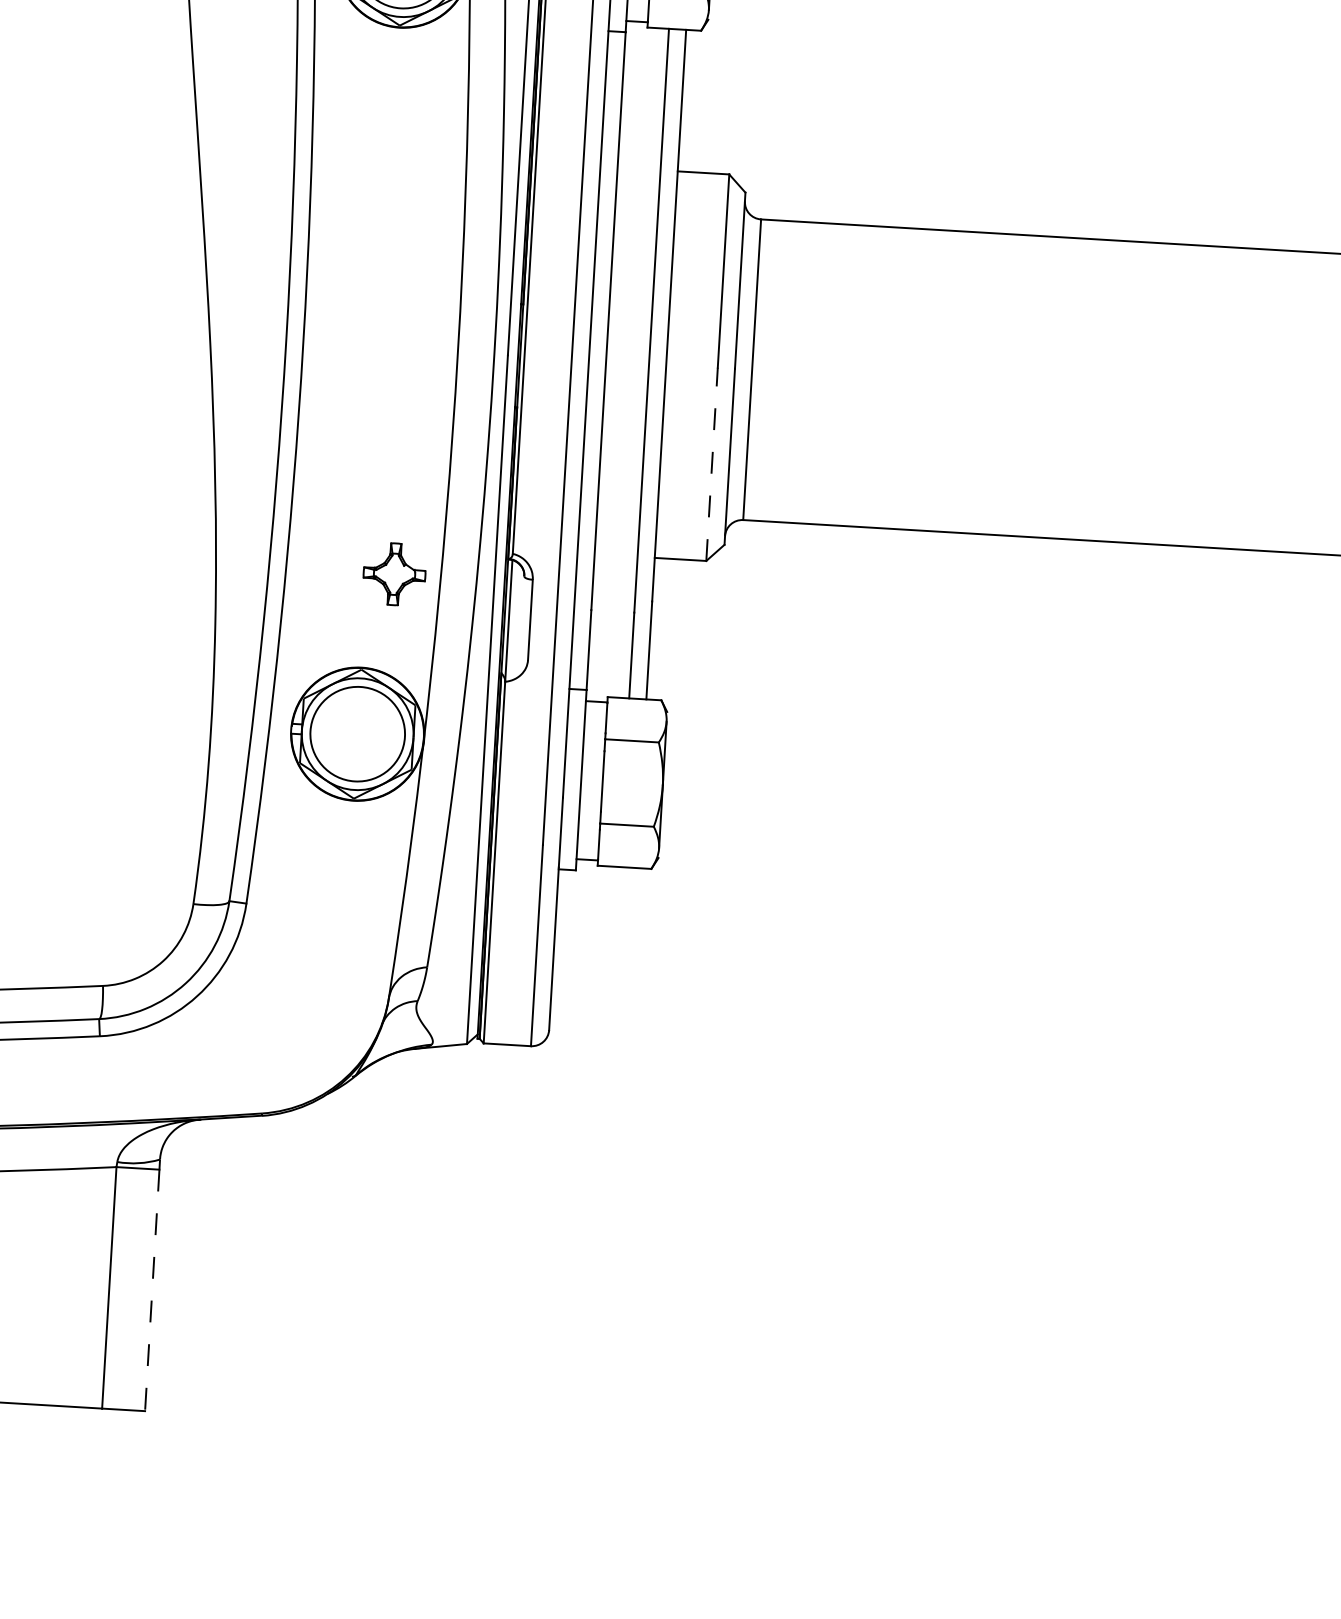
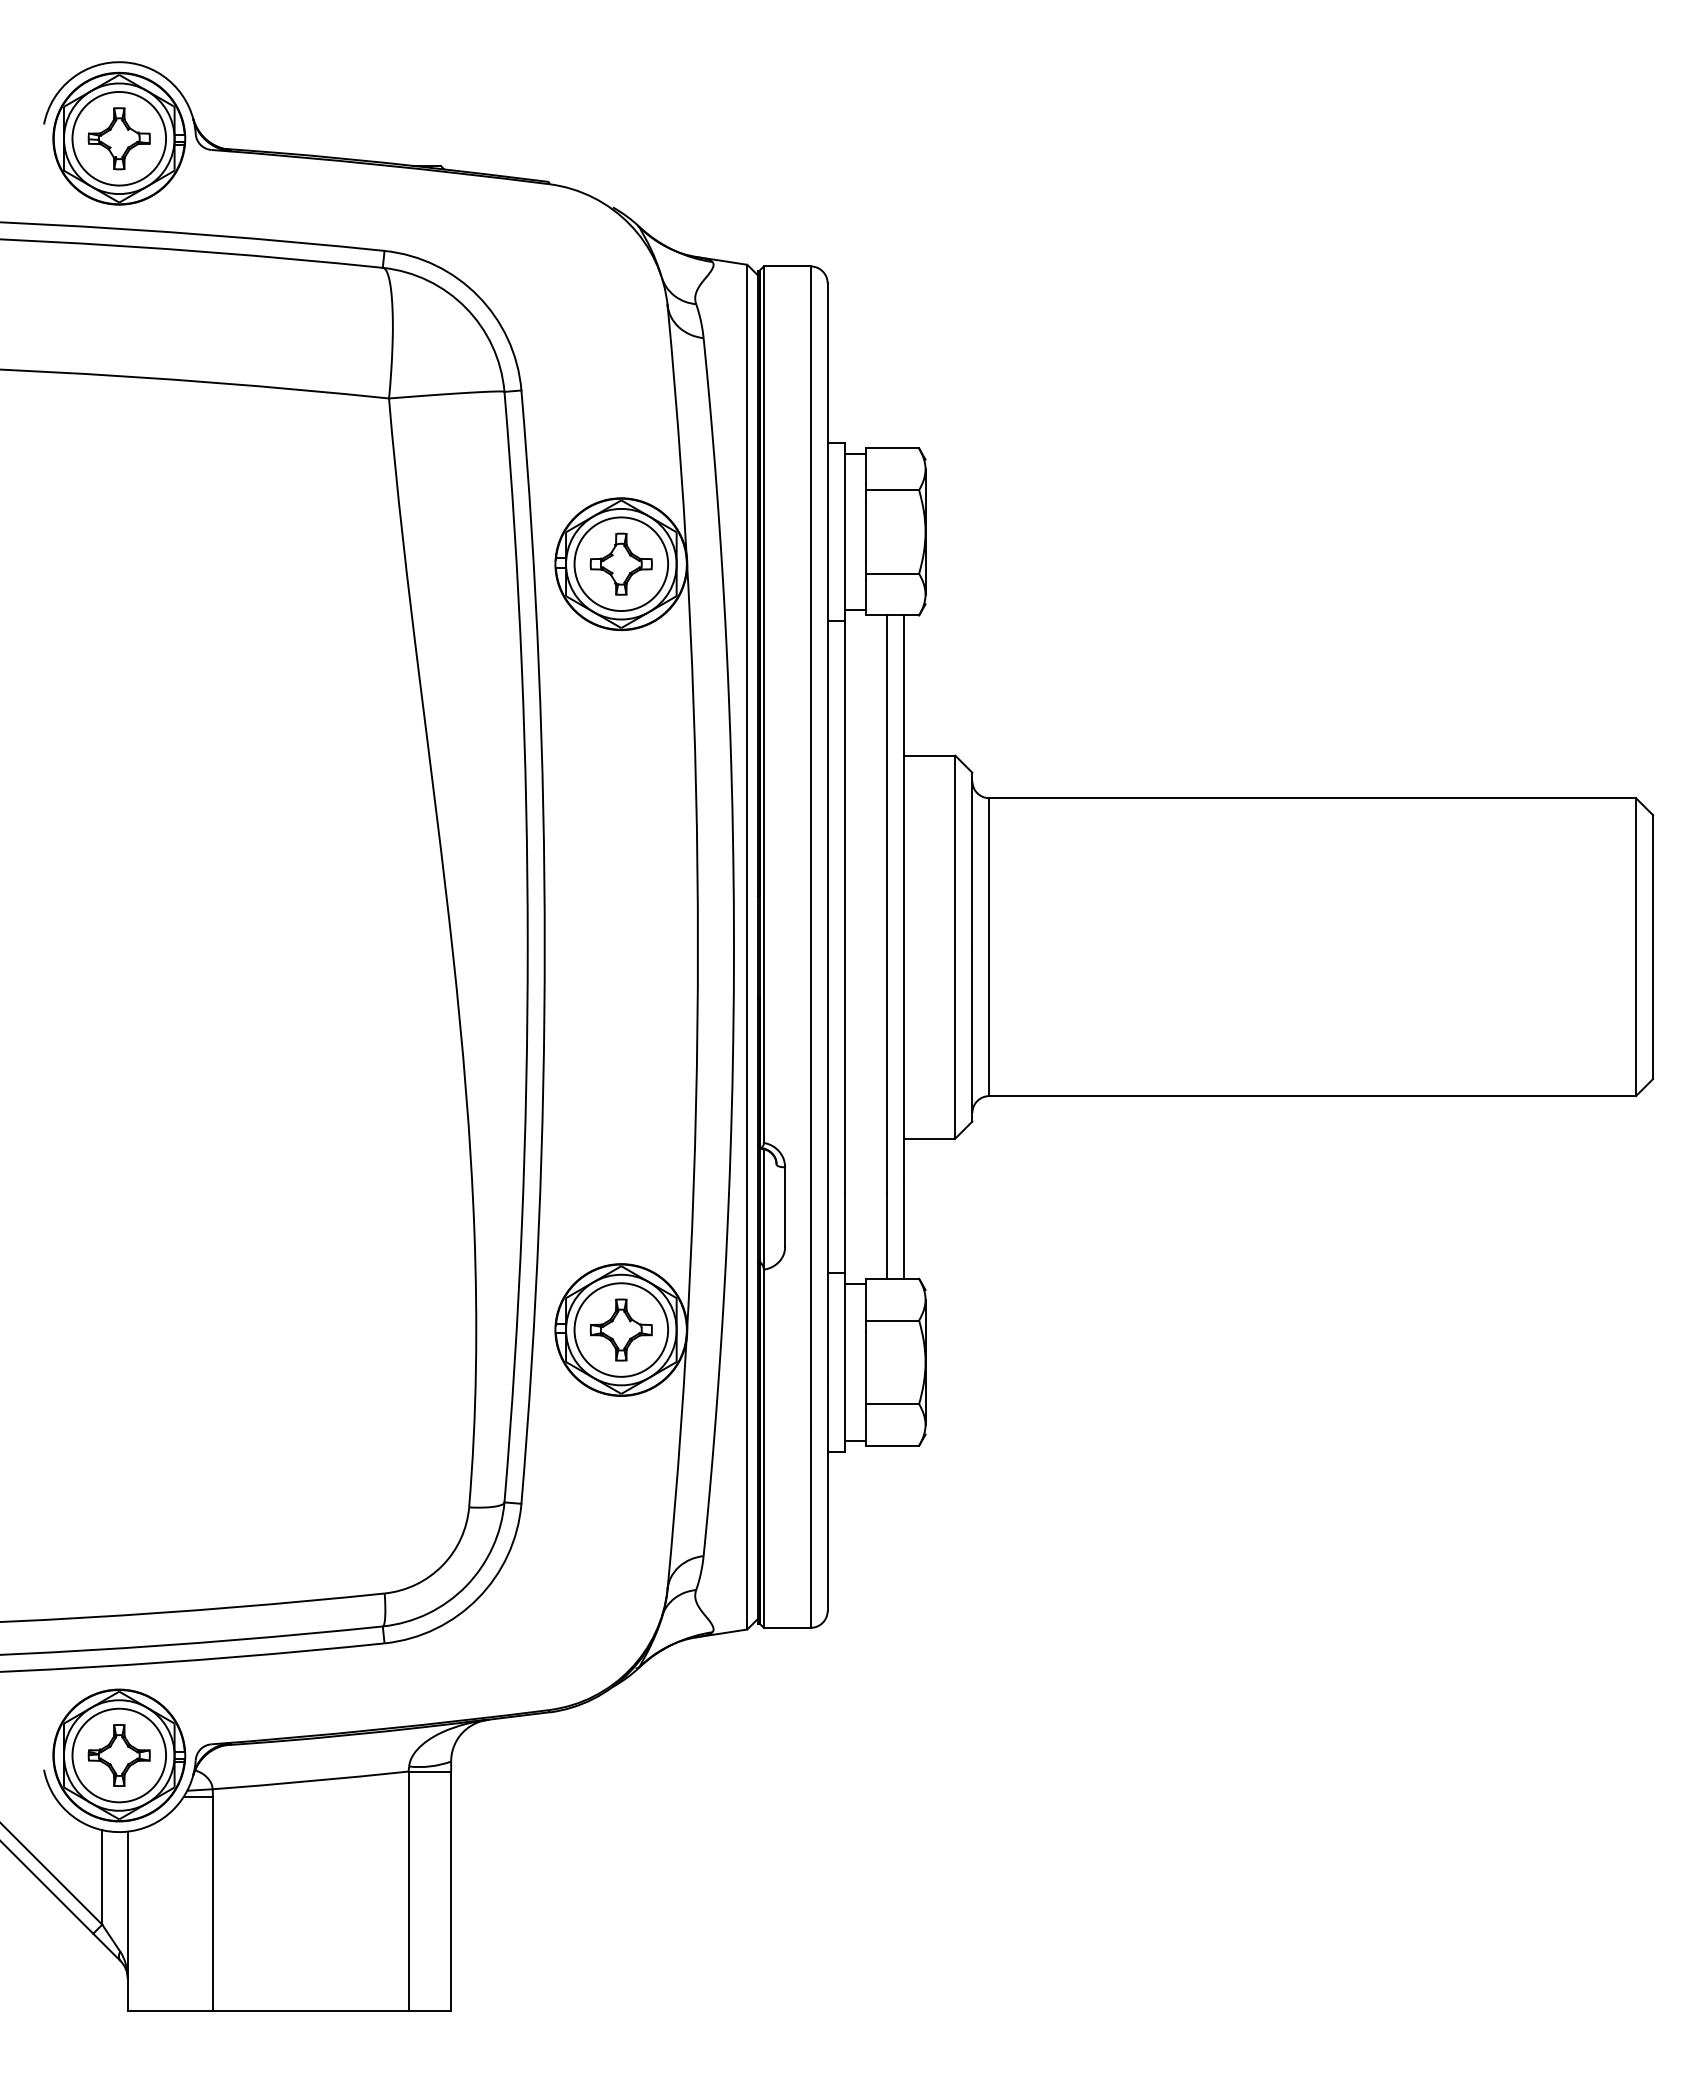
line: (712, 463) -> (955, 1042), dashed -> solid
part: (393, 573) -> (620, 1329), moved
line: (152, 1290) -> (451, 1891), dashed -> solid

